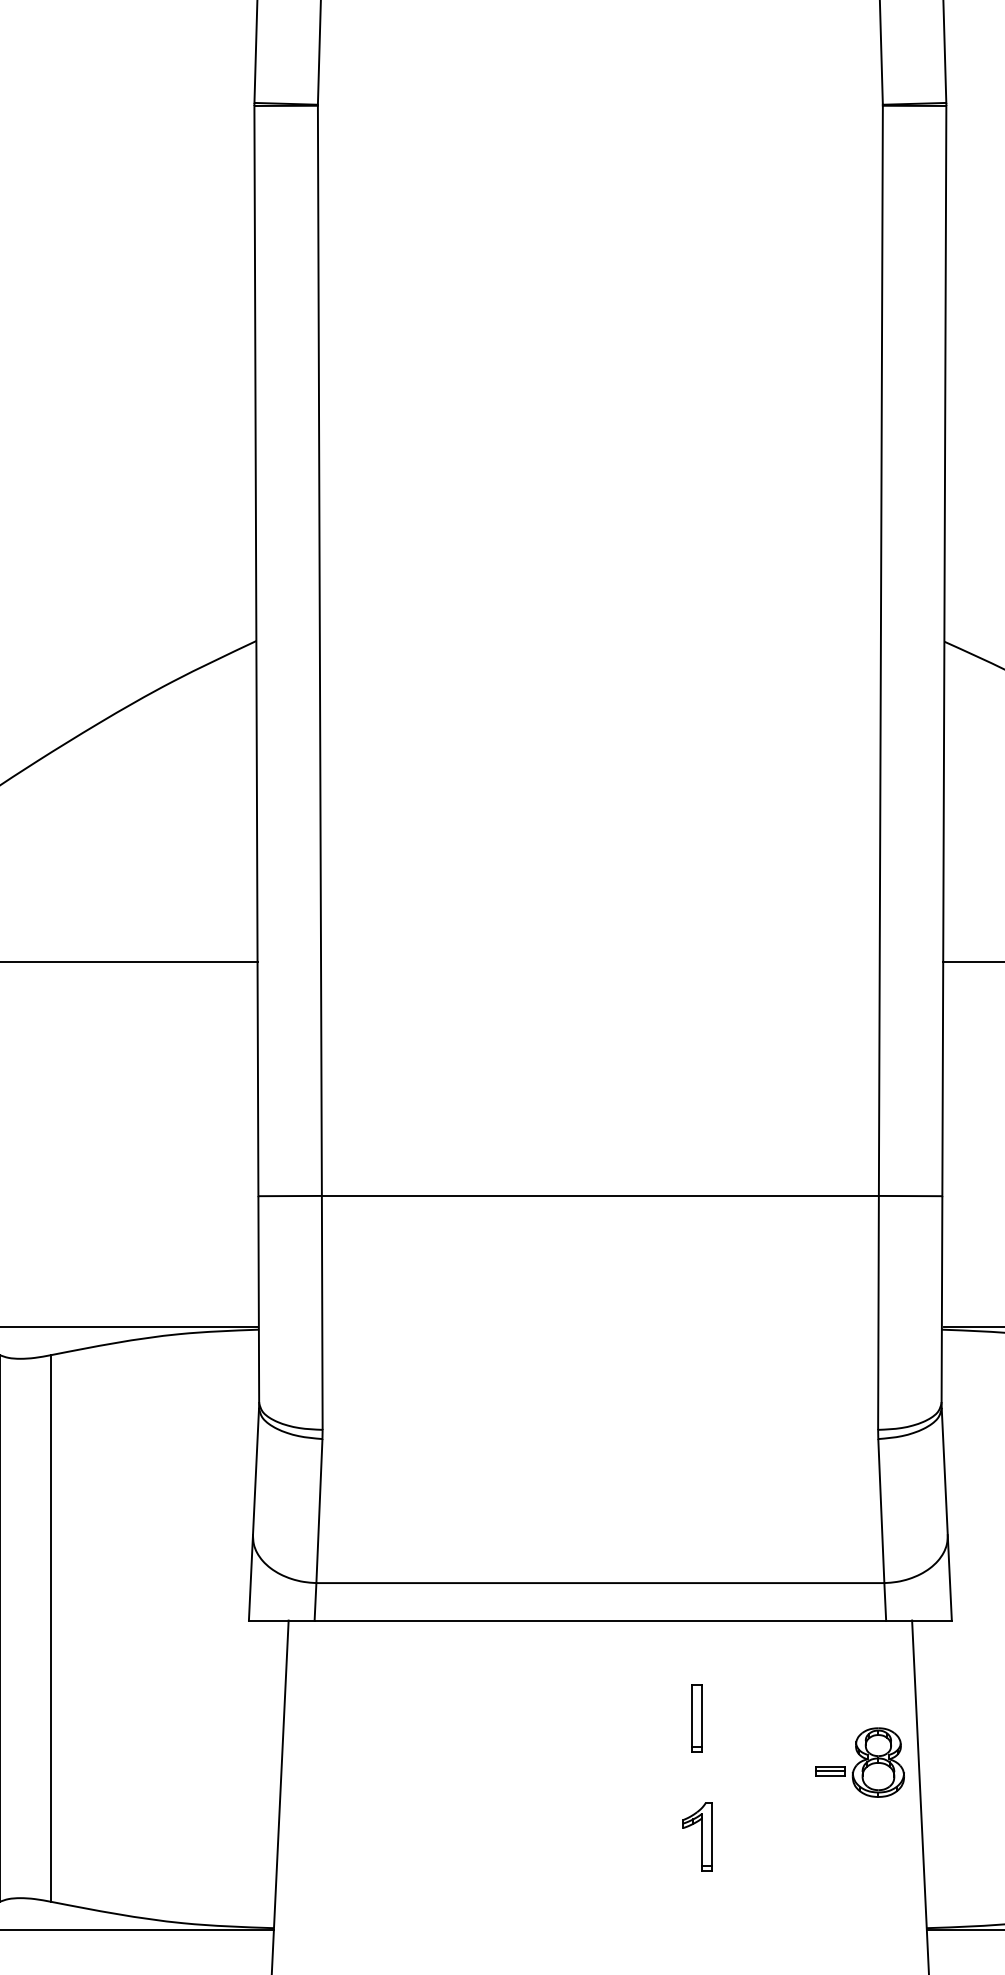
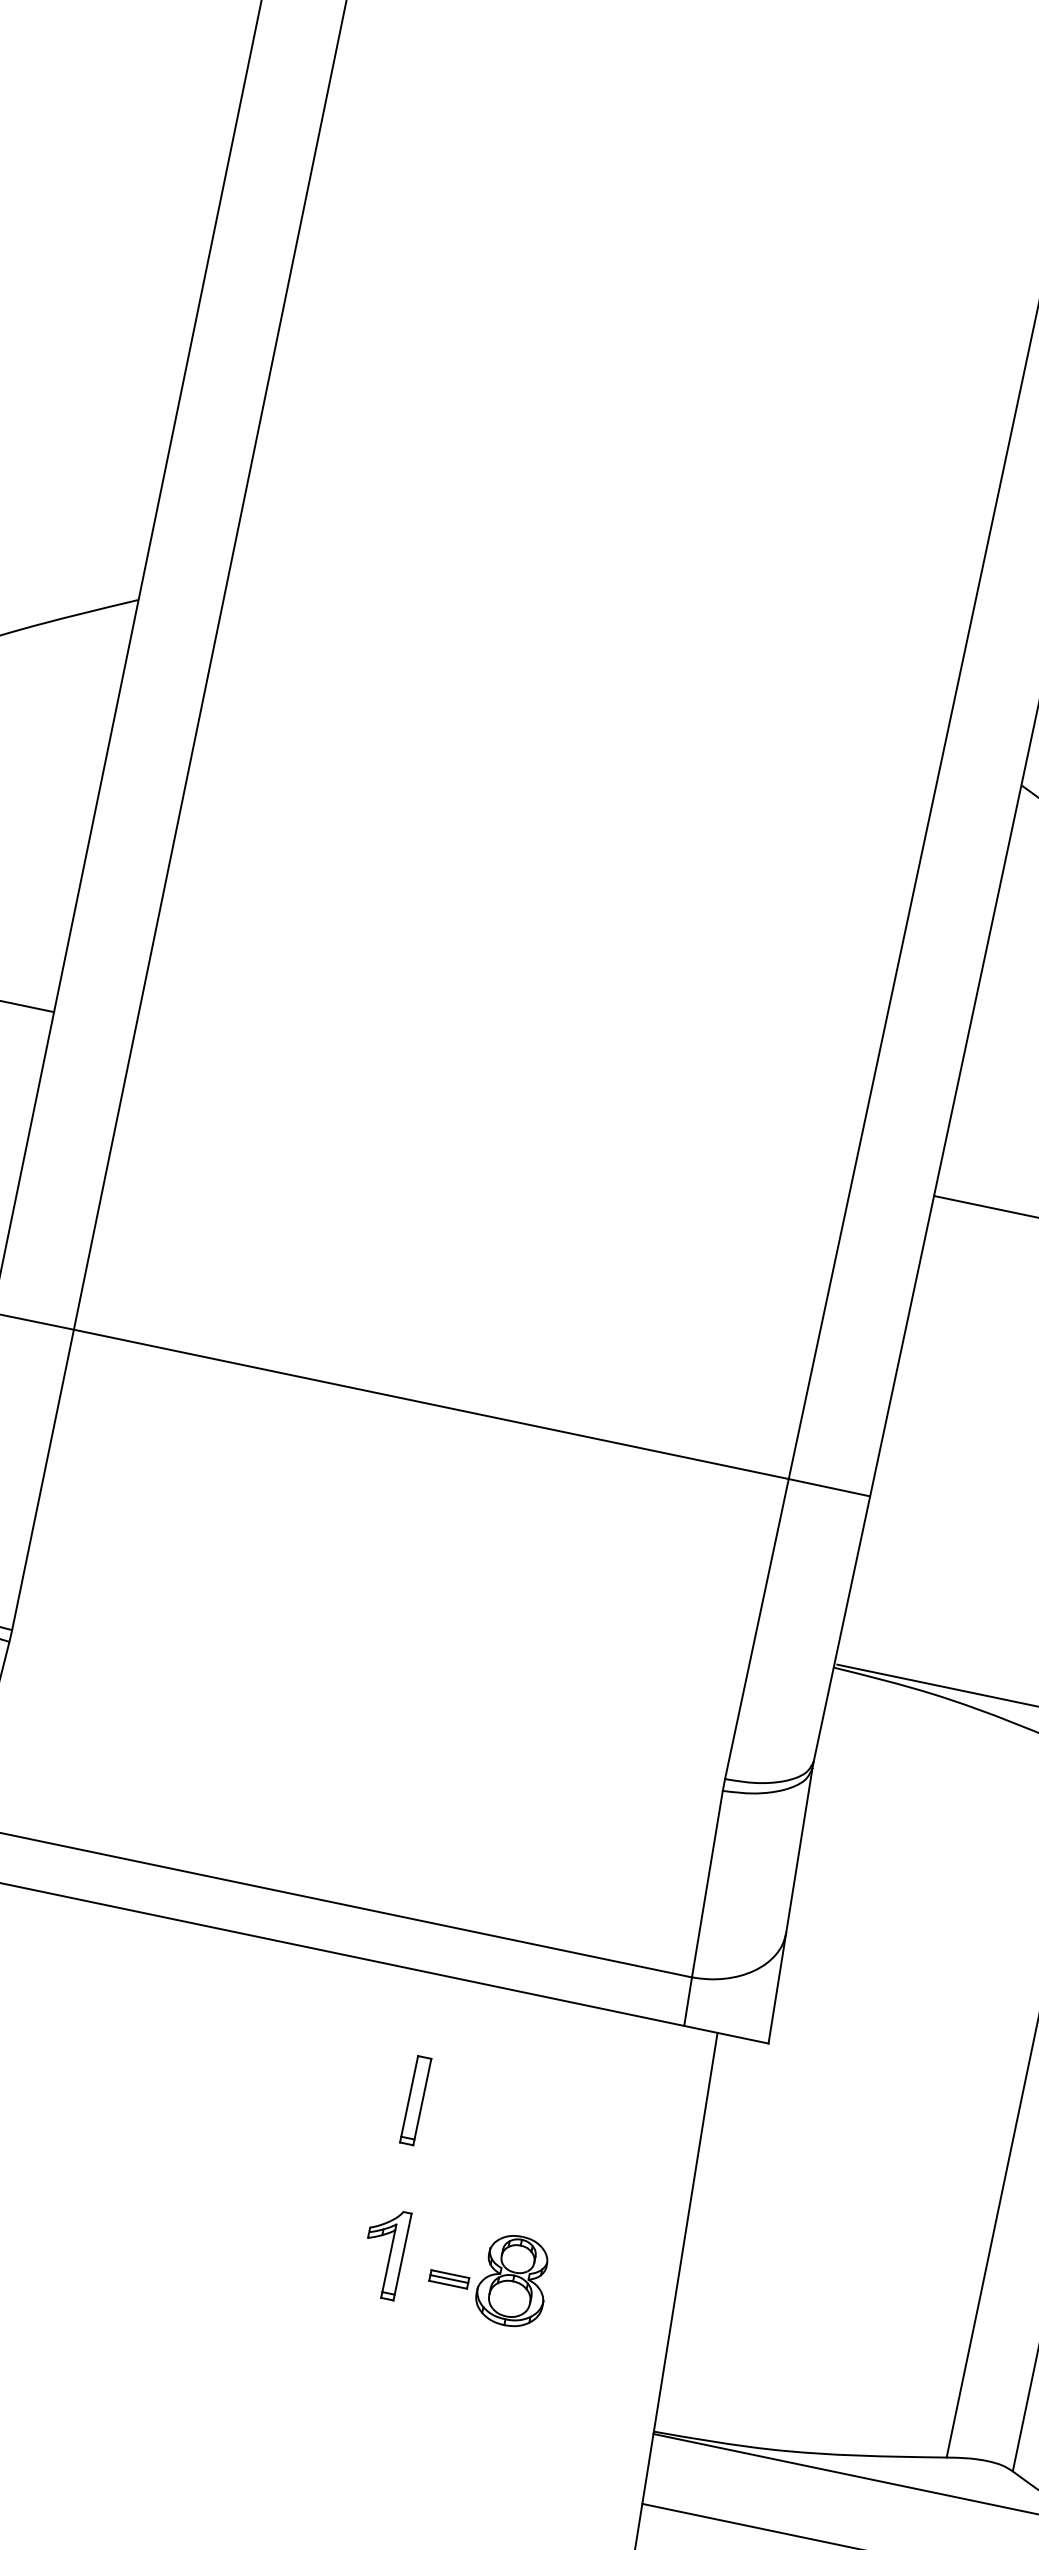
part: (859, 1762) -> (489, 2275), moved

